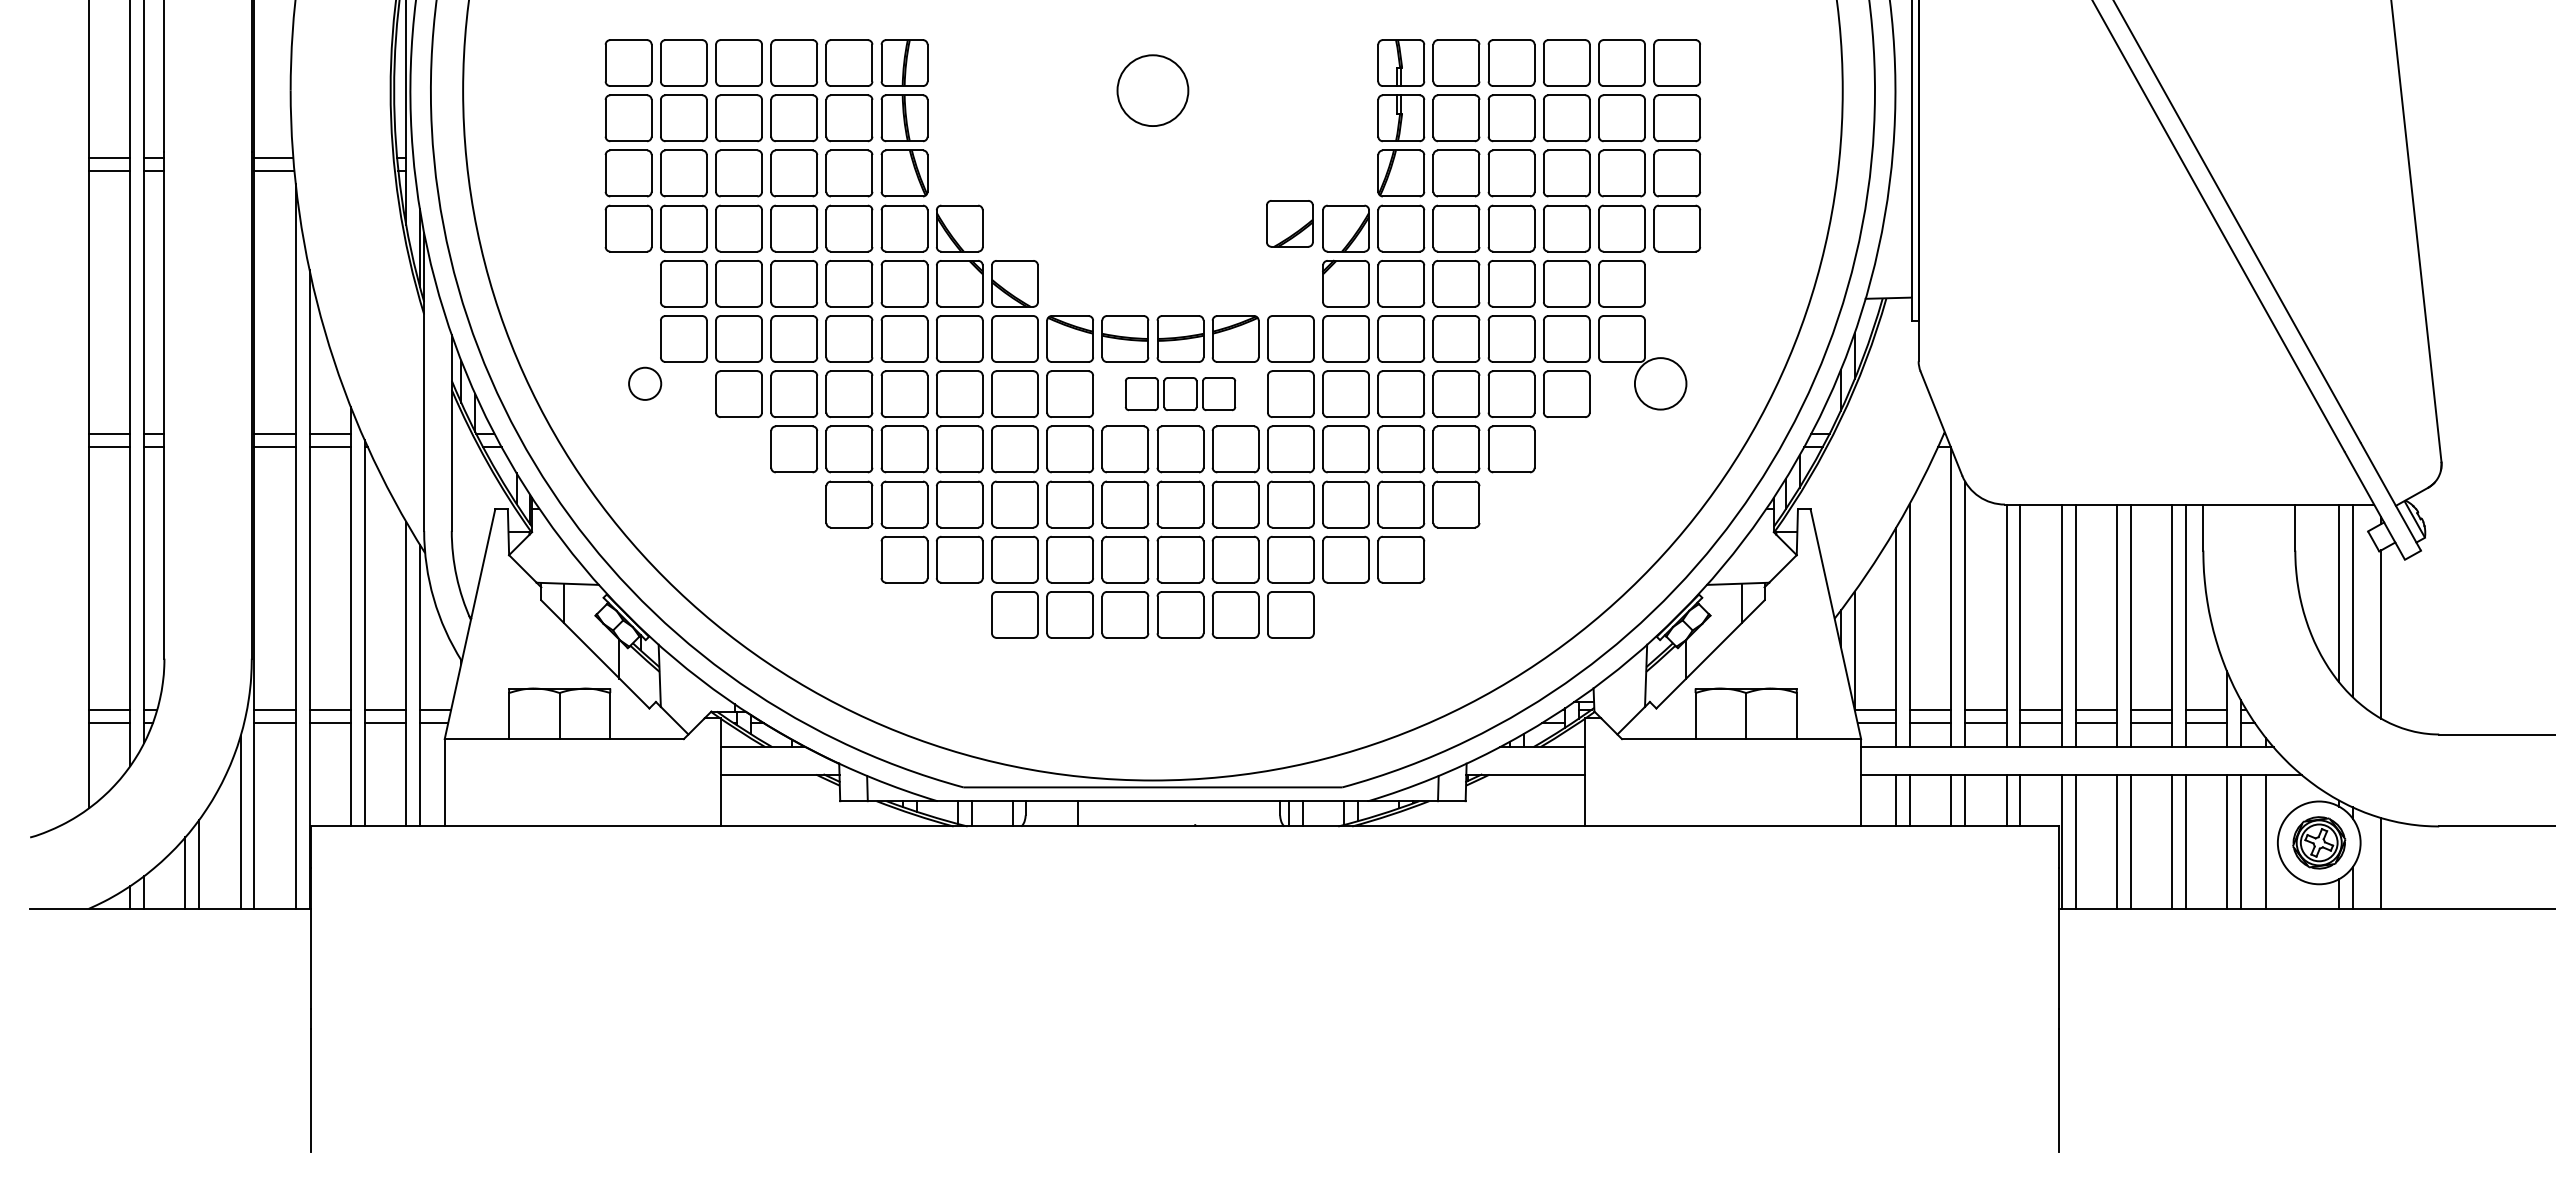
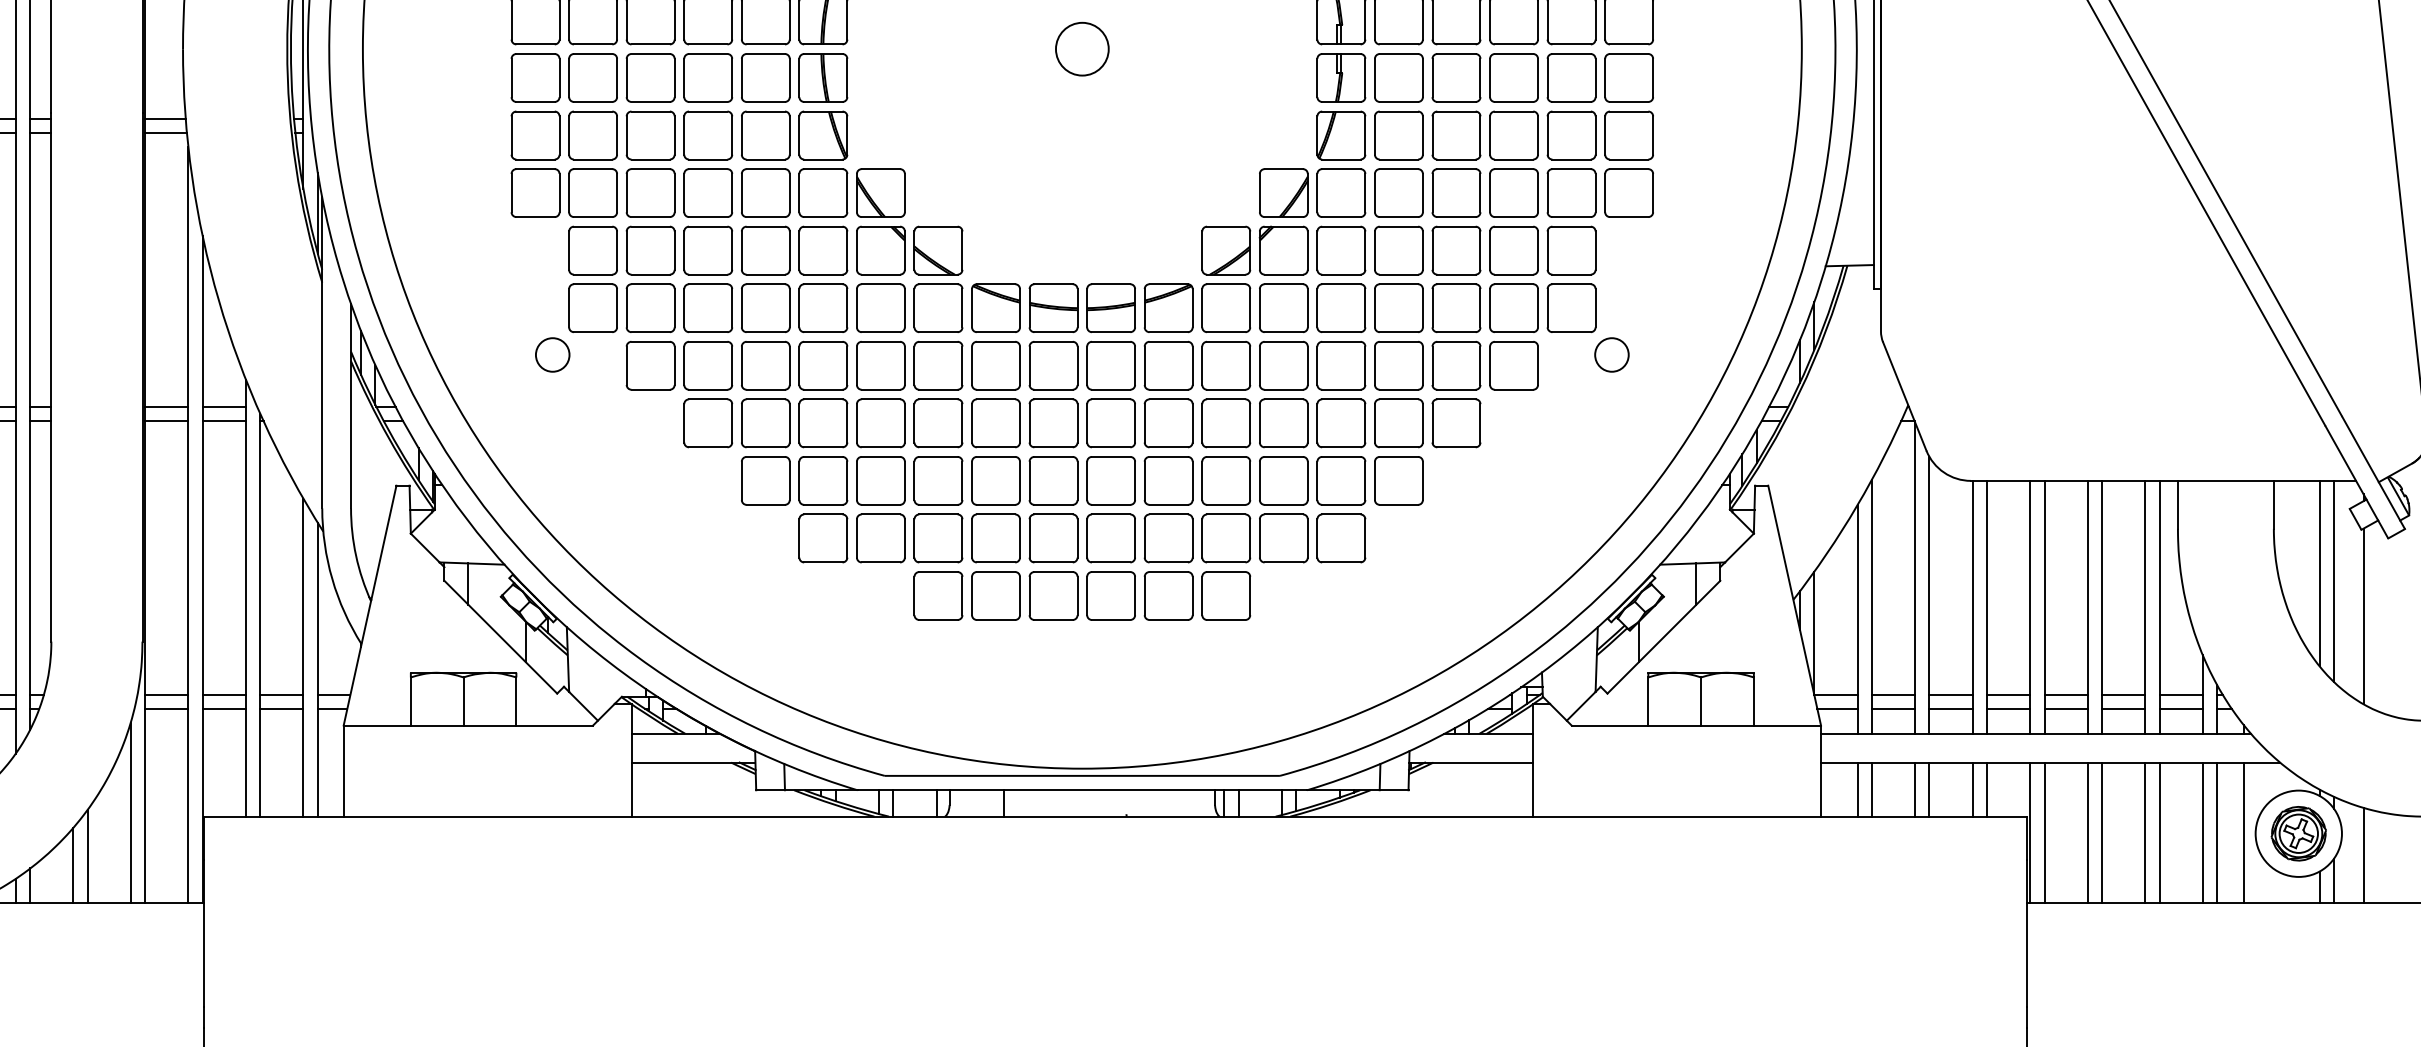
circle: (1152, 90) -> (1081, 49), size x0.71
part: (1289, 223) -> (1225, 250), moved
circle: (1660, 383) -> (1611, 354), size x0.62
part: (1180, 393) -> (1111, 365), size x1.43

